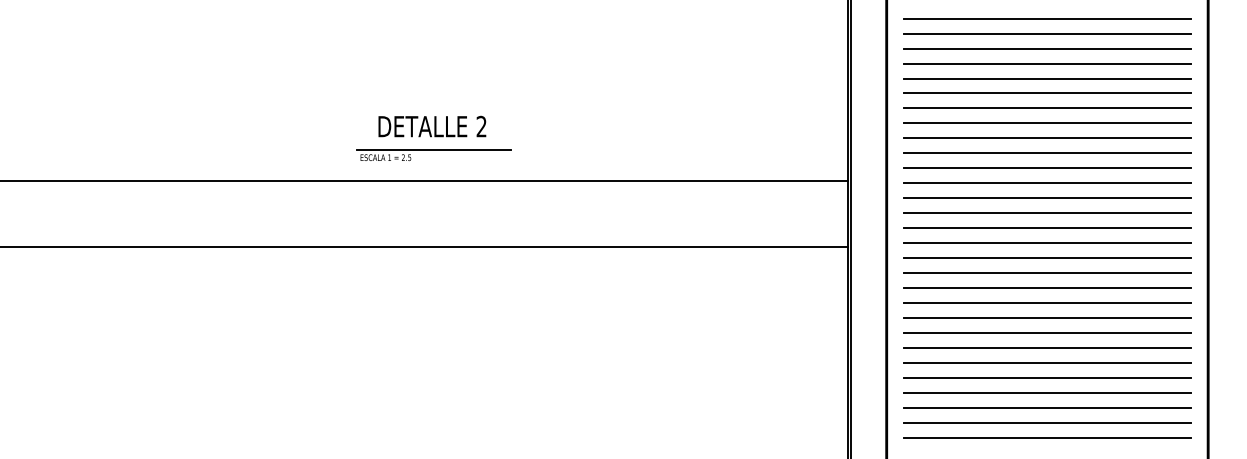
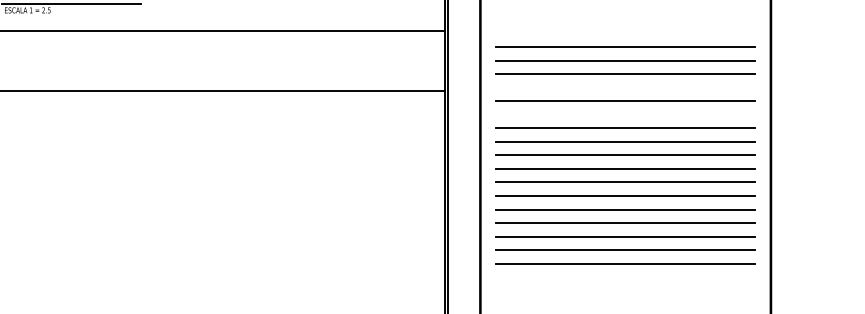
line: (1047, 153) -> (625, 6), removed
line: (1047, 168) -> (625, 20), removed
line: (1047, 183) -> (625, 33), removed
line: (1047, 243) -> (625, 87), removed
line: (1047, 273) -> (625, 115), removed

